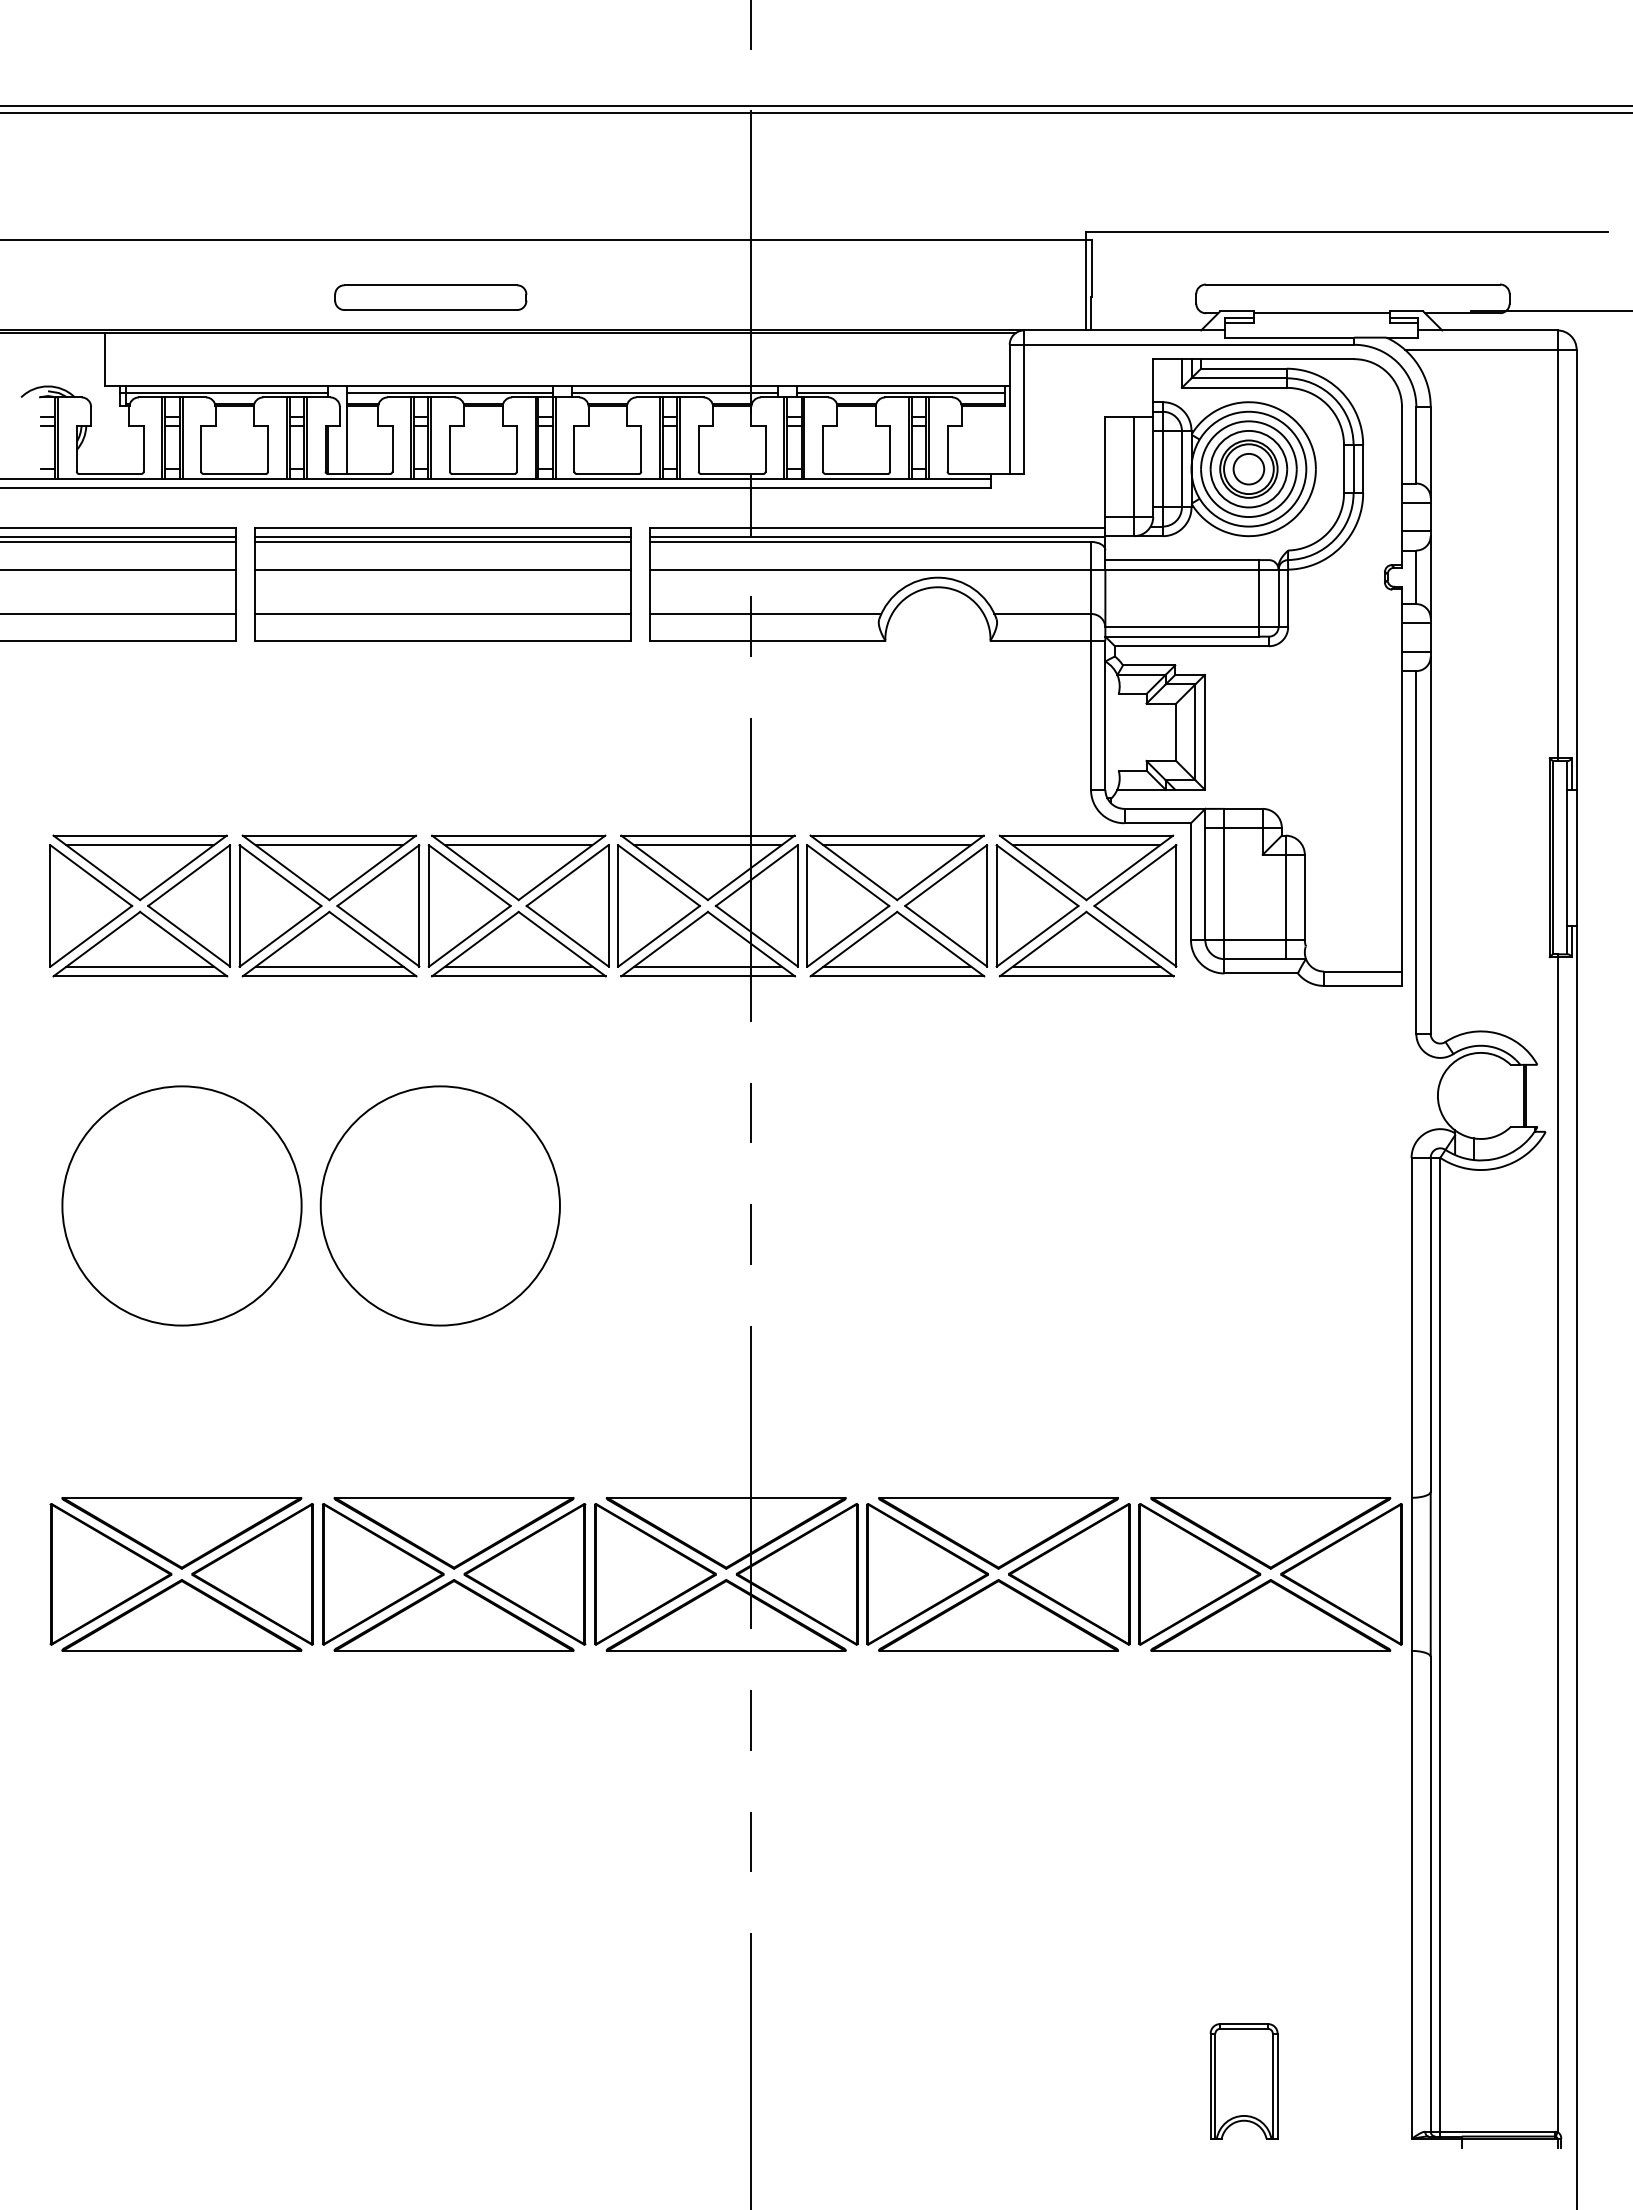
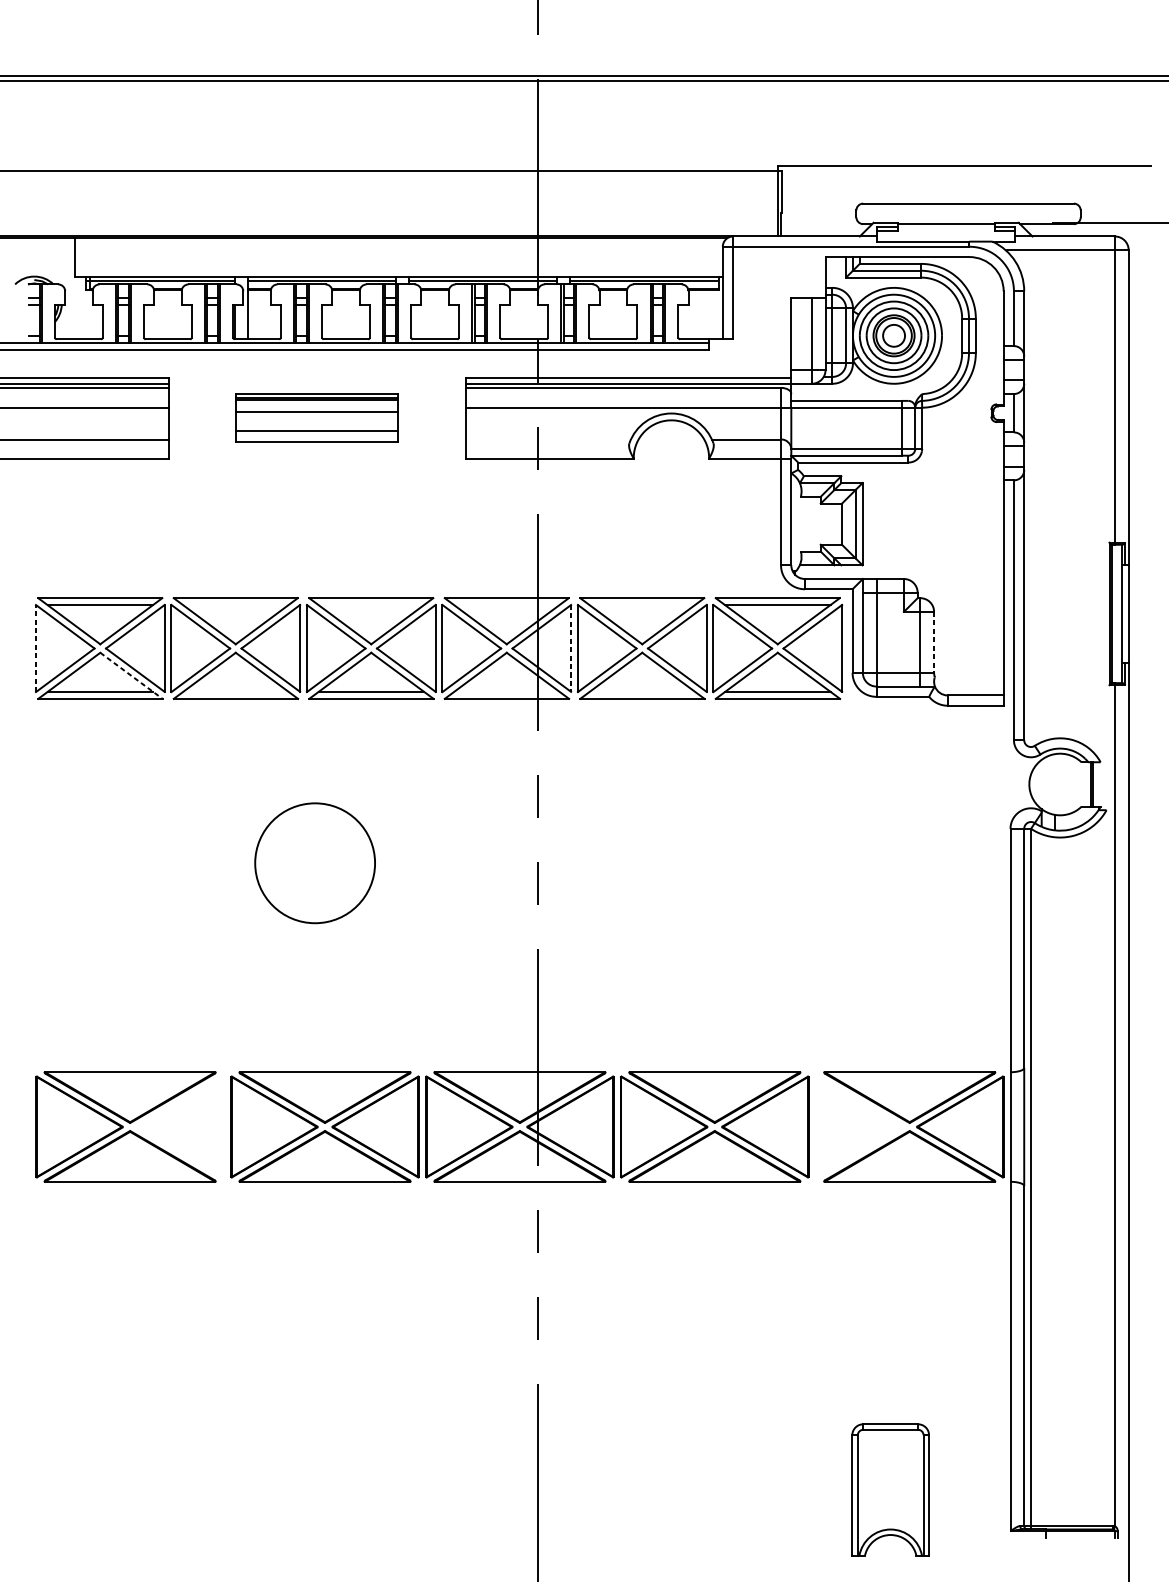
part: (430, 297) -> (308, 212), removed
part: (442, 584) -> (316, 418), size x0.6
line: (765, 614) -> (547, 439), removed
line: (329, 845) -> (235, 605), removed
line: (518, 845) -> (371, 605), removed
line: (707, 845) -> (506, 605), removed
line: (896, 845) -> (641, 605), removed
line: (1304, 897) -> (933, 642), solid -> dashed
line: (797, 905) -> (570, 648), solid -> dashed
line: (50, 906) -> (36, 648), solid -> dashed
line: (184, 944) -> (132, 676), solid -> dashed
line: (329, 966) -> (235, 691), removed
line: (708, 966) -> (507, 691), removed
line: (897, 966) -> (642, 691), removed
circle: (181, 1205) -> (129, 862), removed
circle: (439, 1205) -> (314, 862), size x0.7
part: (252, 1574) -> (180, 1127), removed
part: (1199, 1574) -> (858, 1127), removed
part: (1243, 2081) -> (890, 1490), size x1.6

